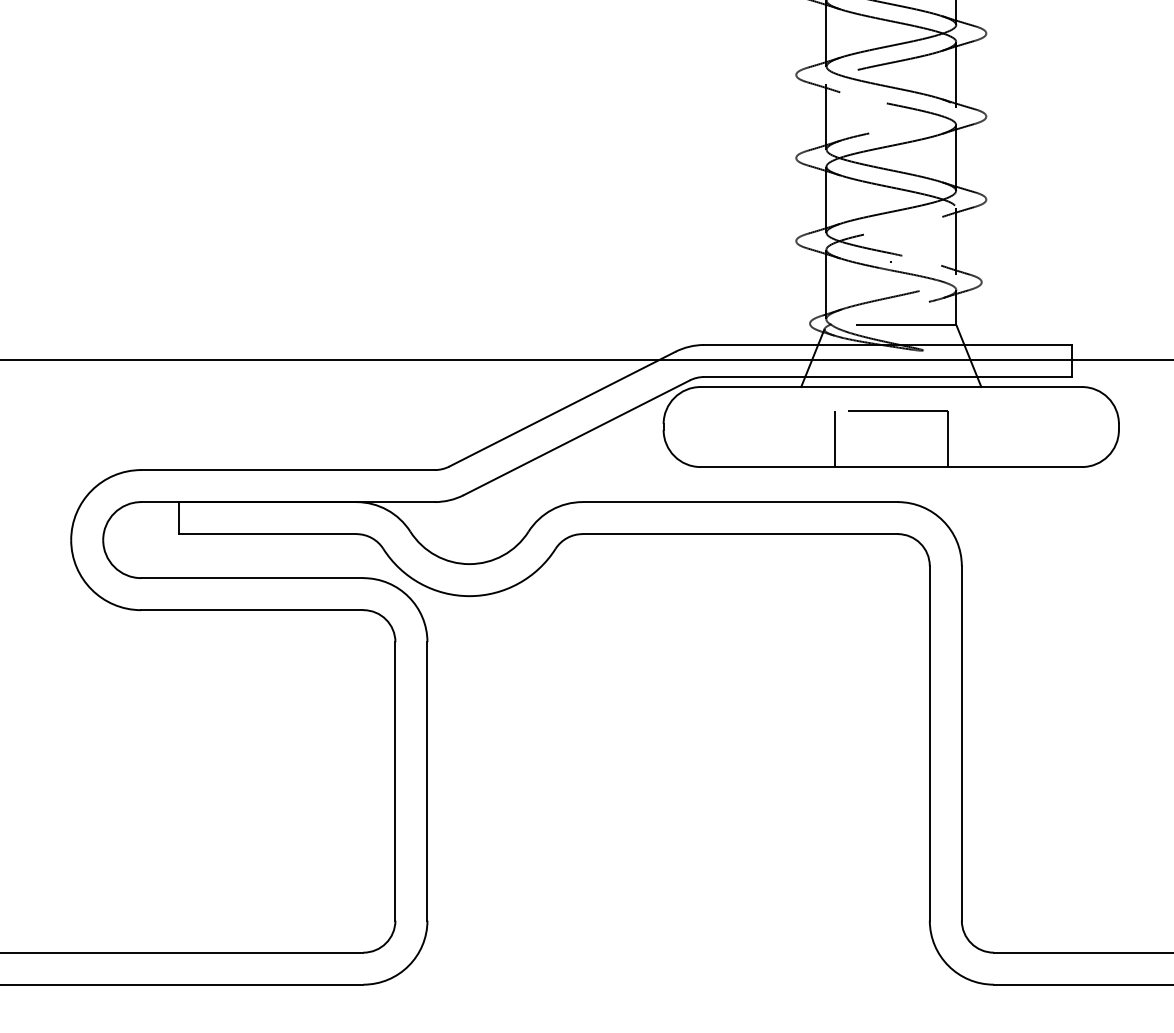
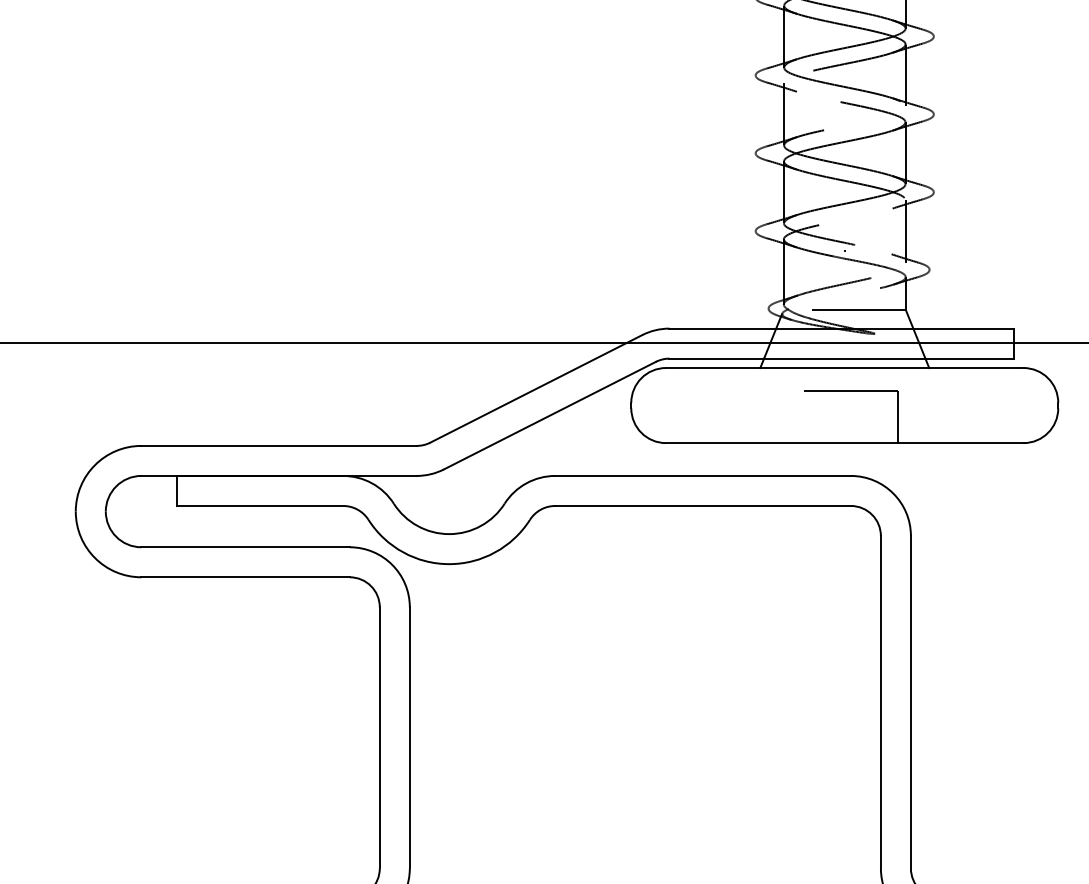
line: (834, 439) -> (791, 417), removed

